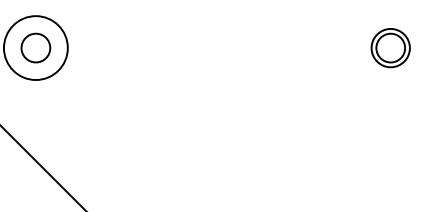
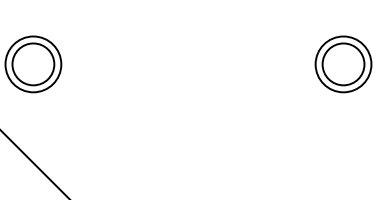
circle: (36, 48) -> (33, 64), size x1.67
part: (390, 48) -> (343, 64), size x1.67

